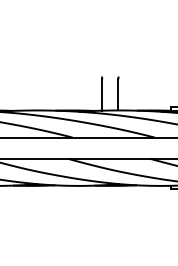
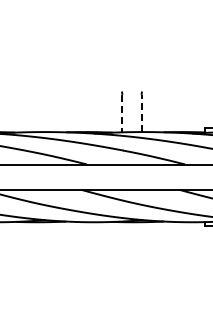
line: (102, 94) -> (122, 113), solid -> dashed
line: (118, 94) -> (141, 113), solid -> dashed

